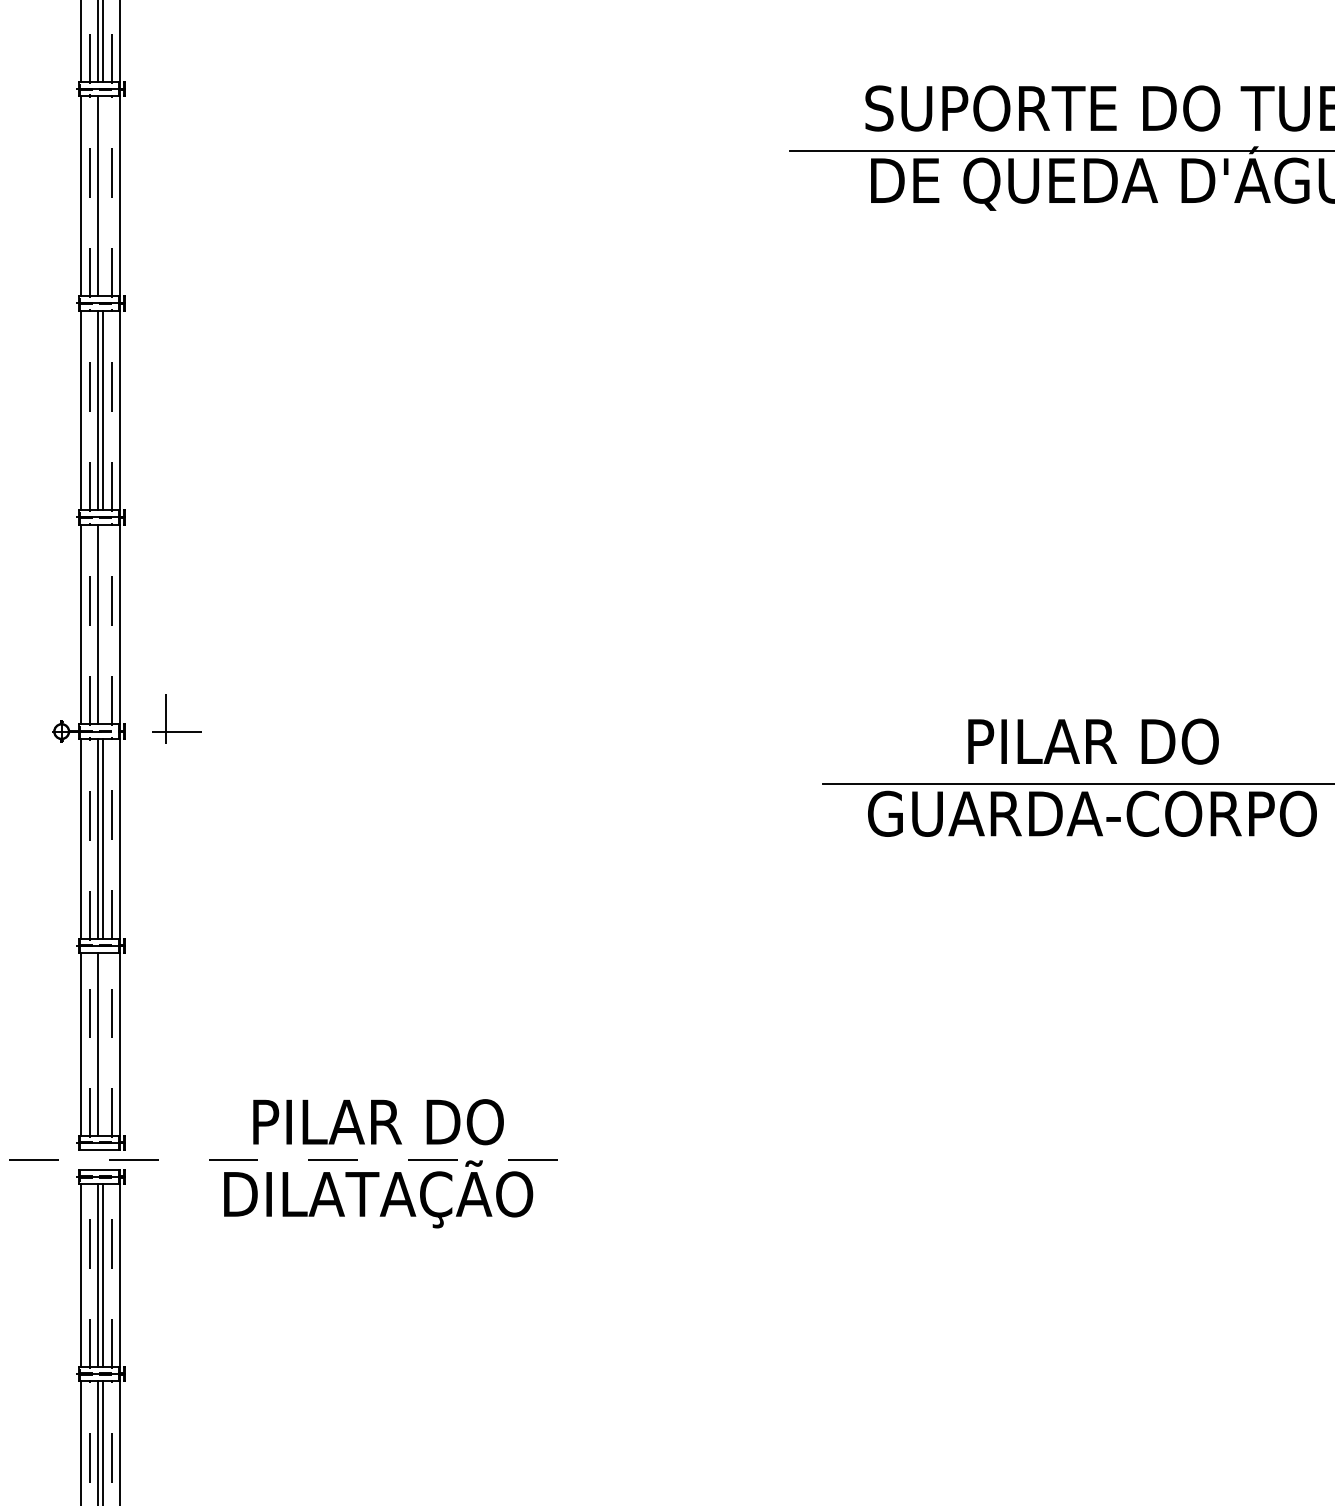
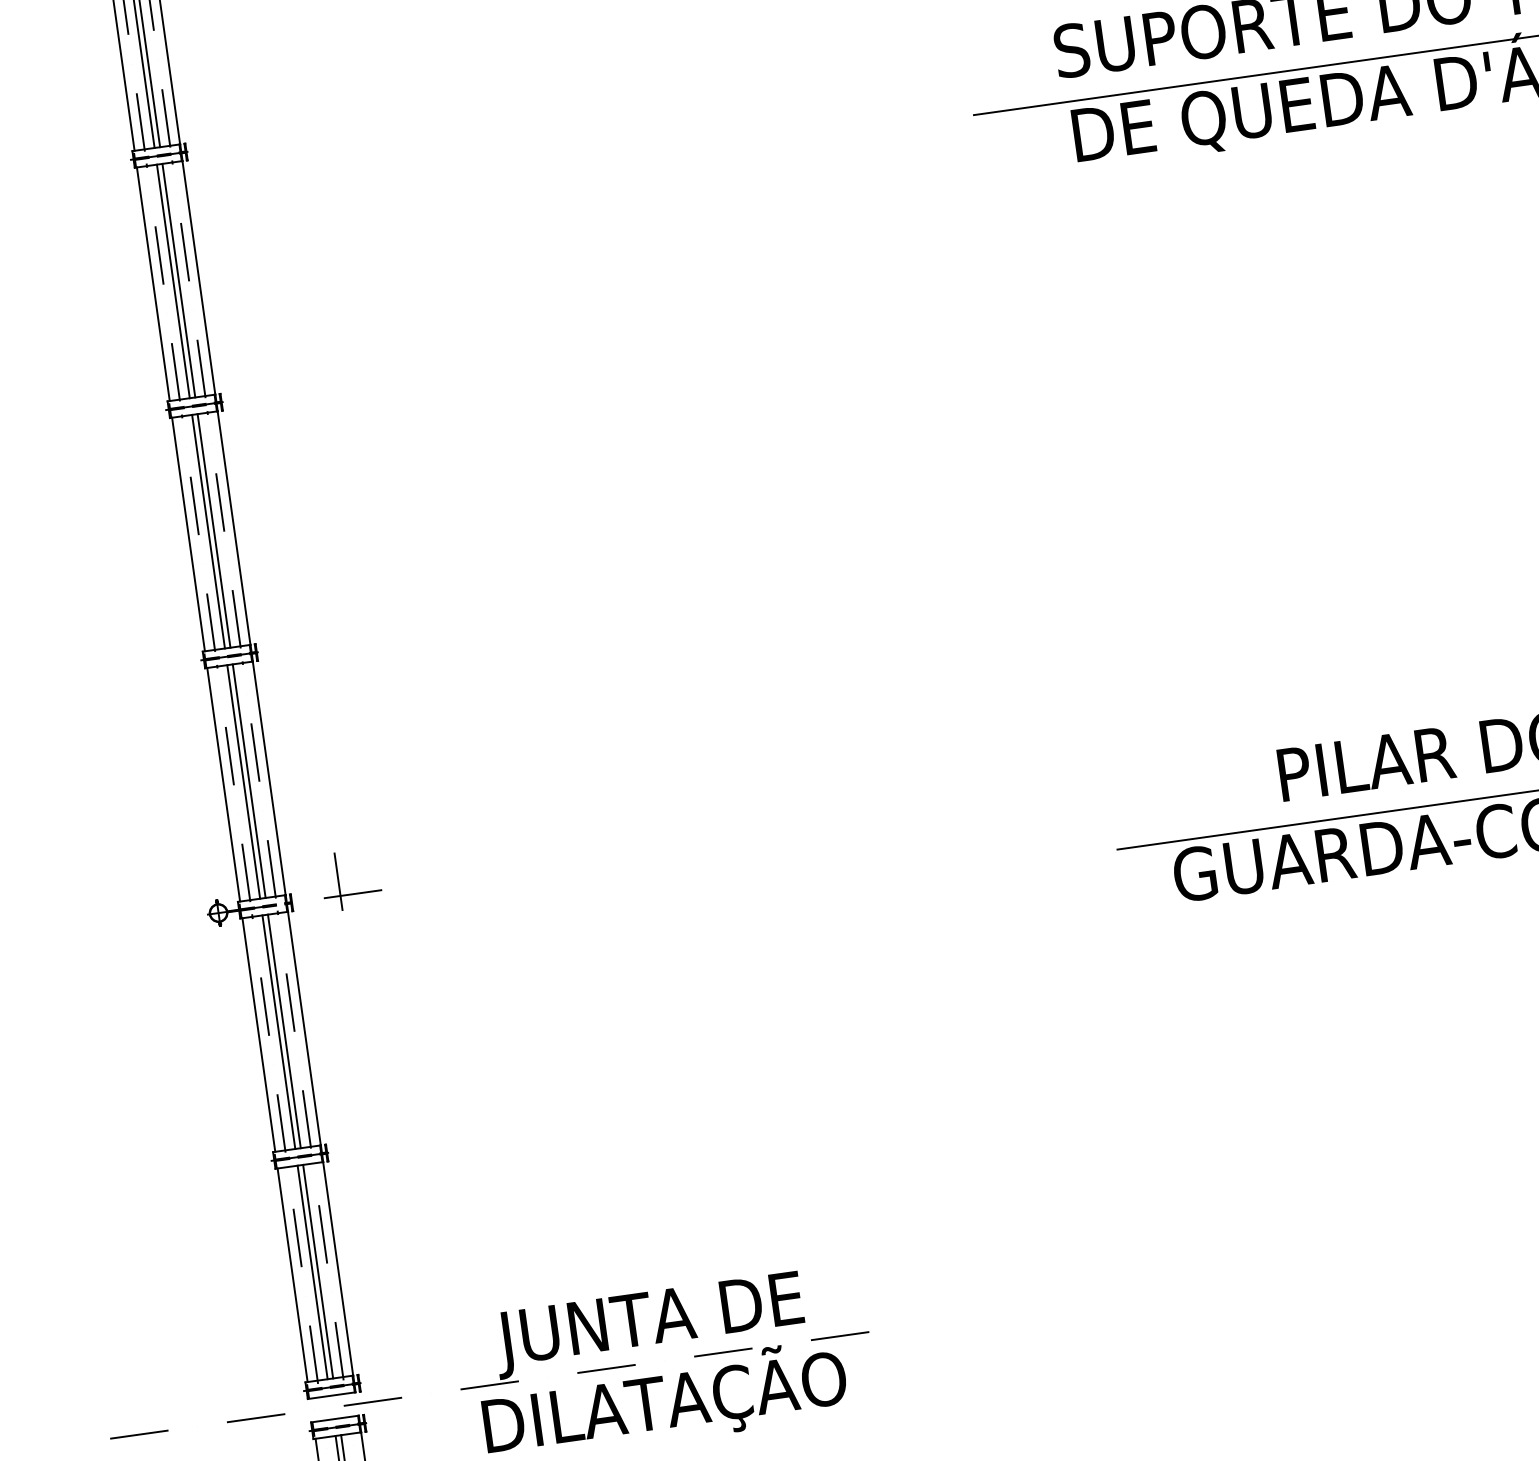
line: (102, 196) -> (178, 280), added
line: (102, 624) -> (248, 781), added
line: (102, 1043) -> (317, 1270), added
text: (373, 1127) -> (648, 1324), PILAR DO -> JUNTA DE

